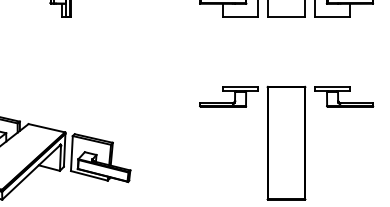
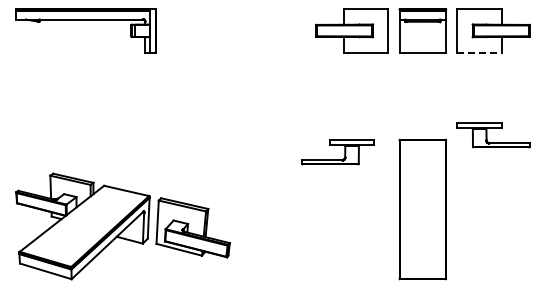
line: (333, 16) -> (480, 53), solid -> dashed
part: (228, 91) -> (337, 145), moved
part: (343, 97) -> (493, 135), moved

